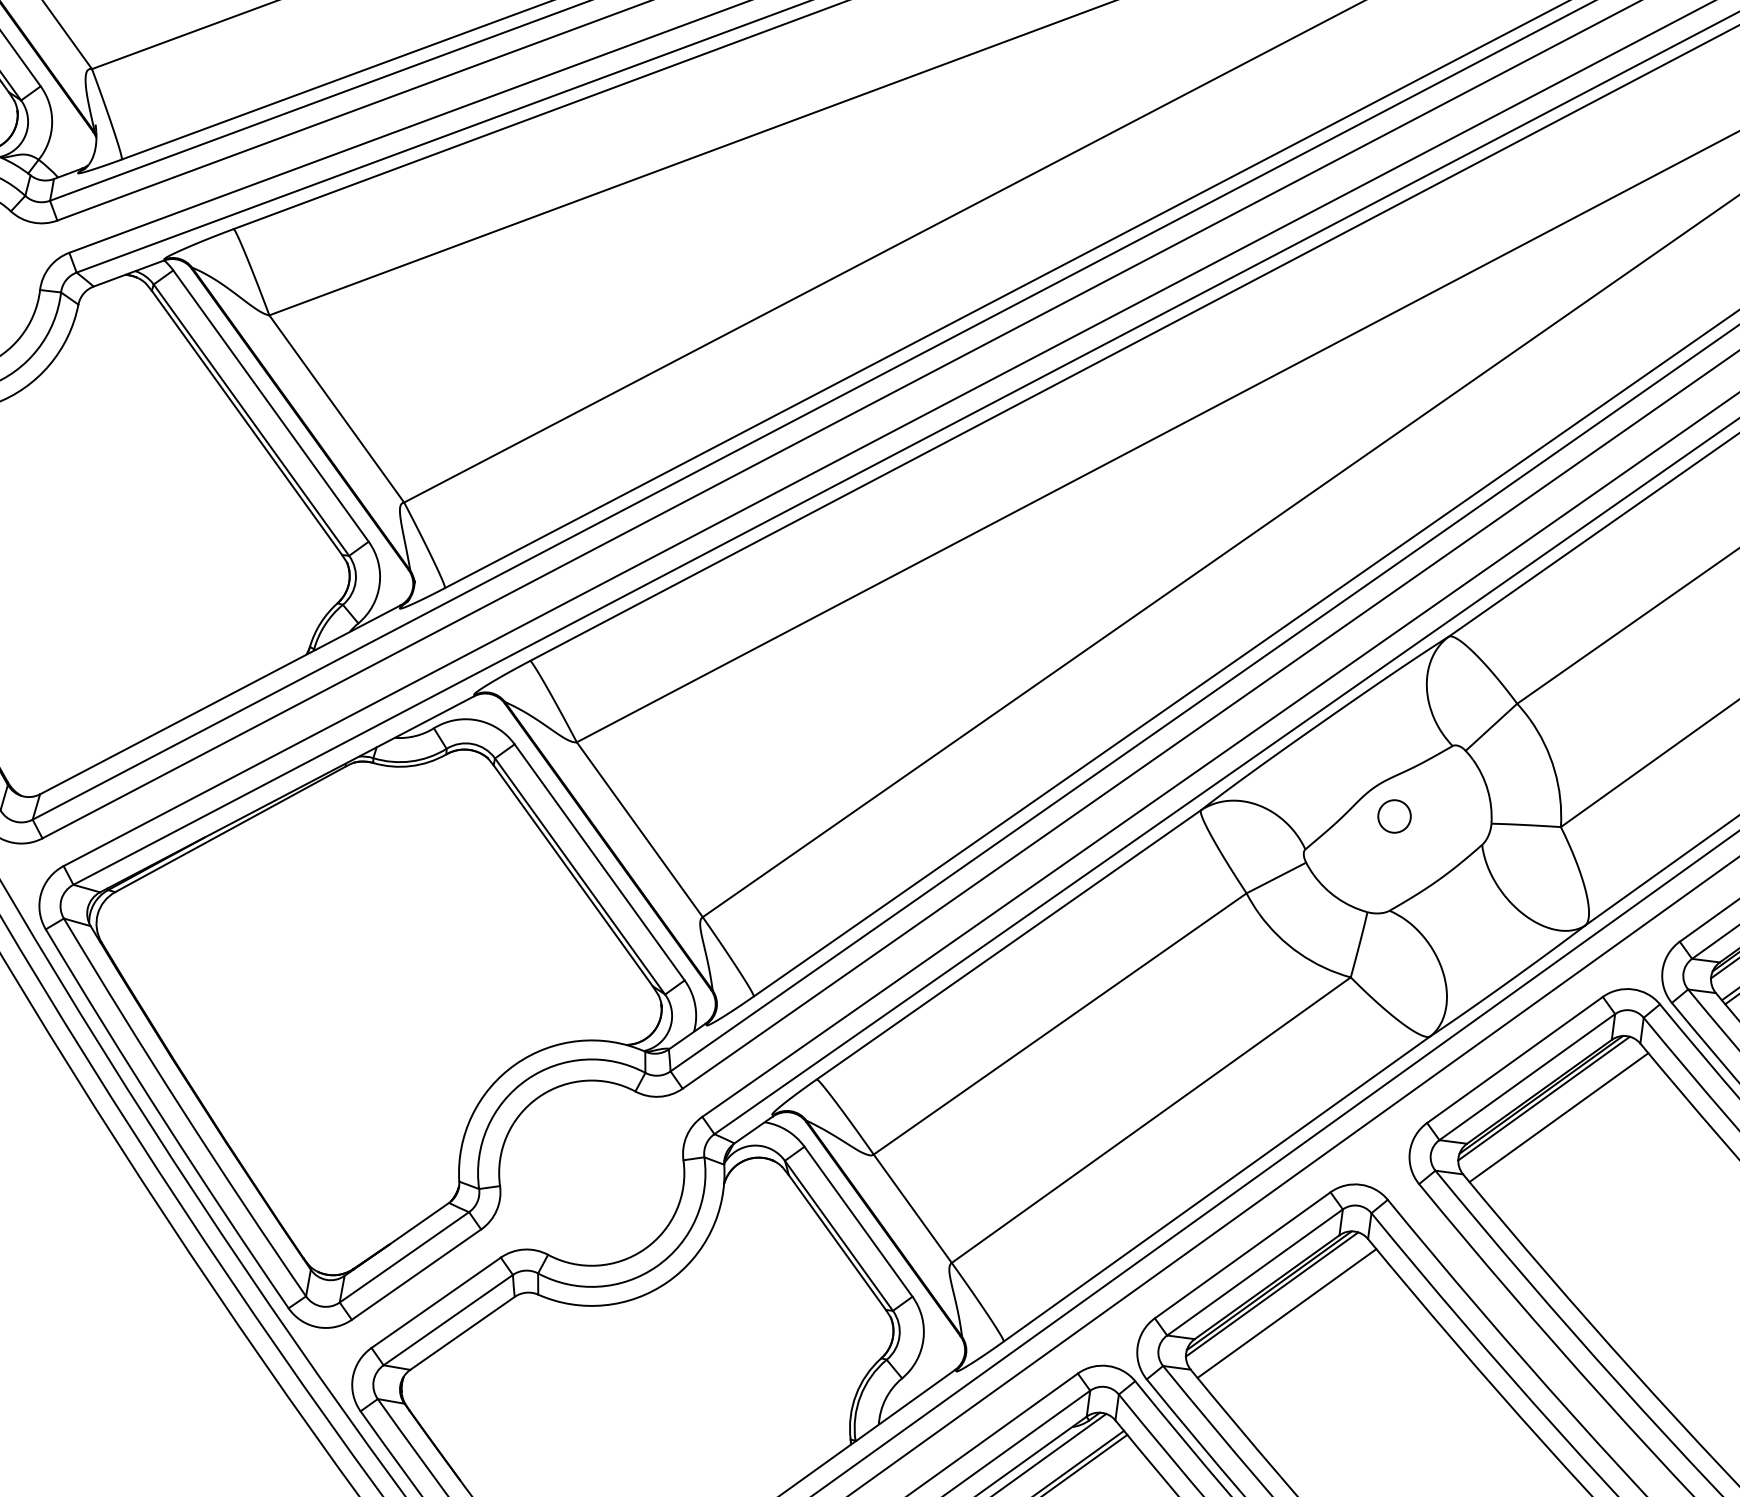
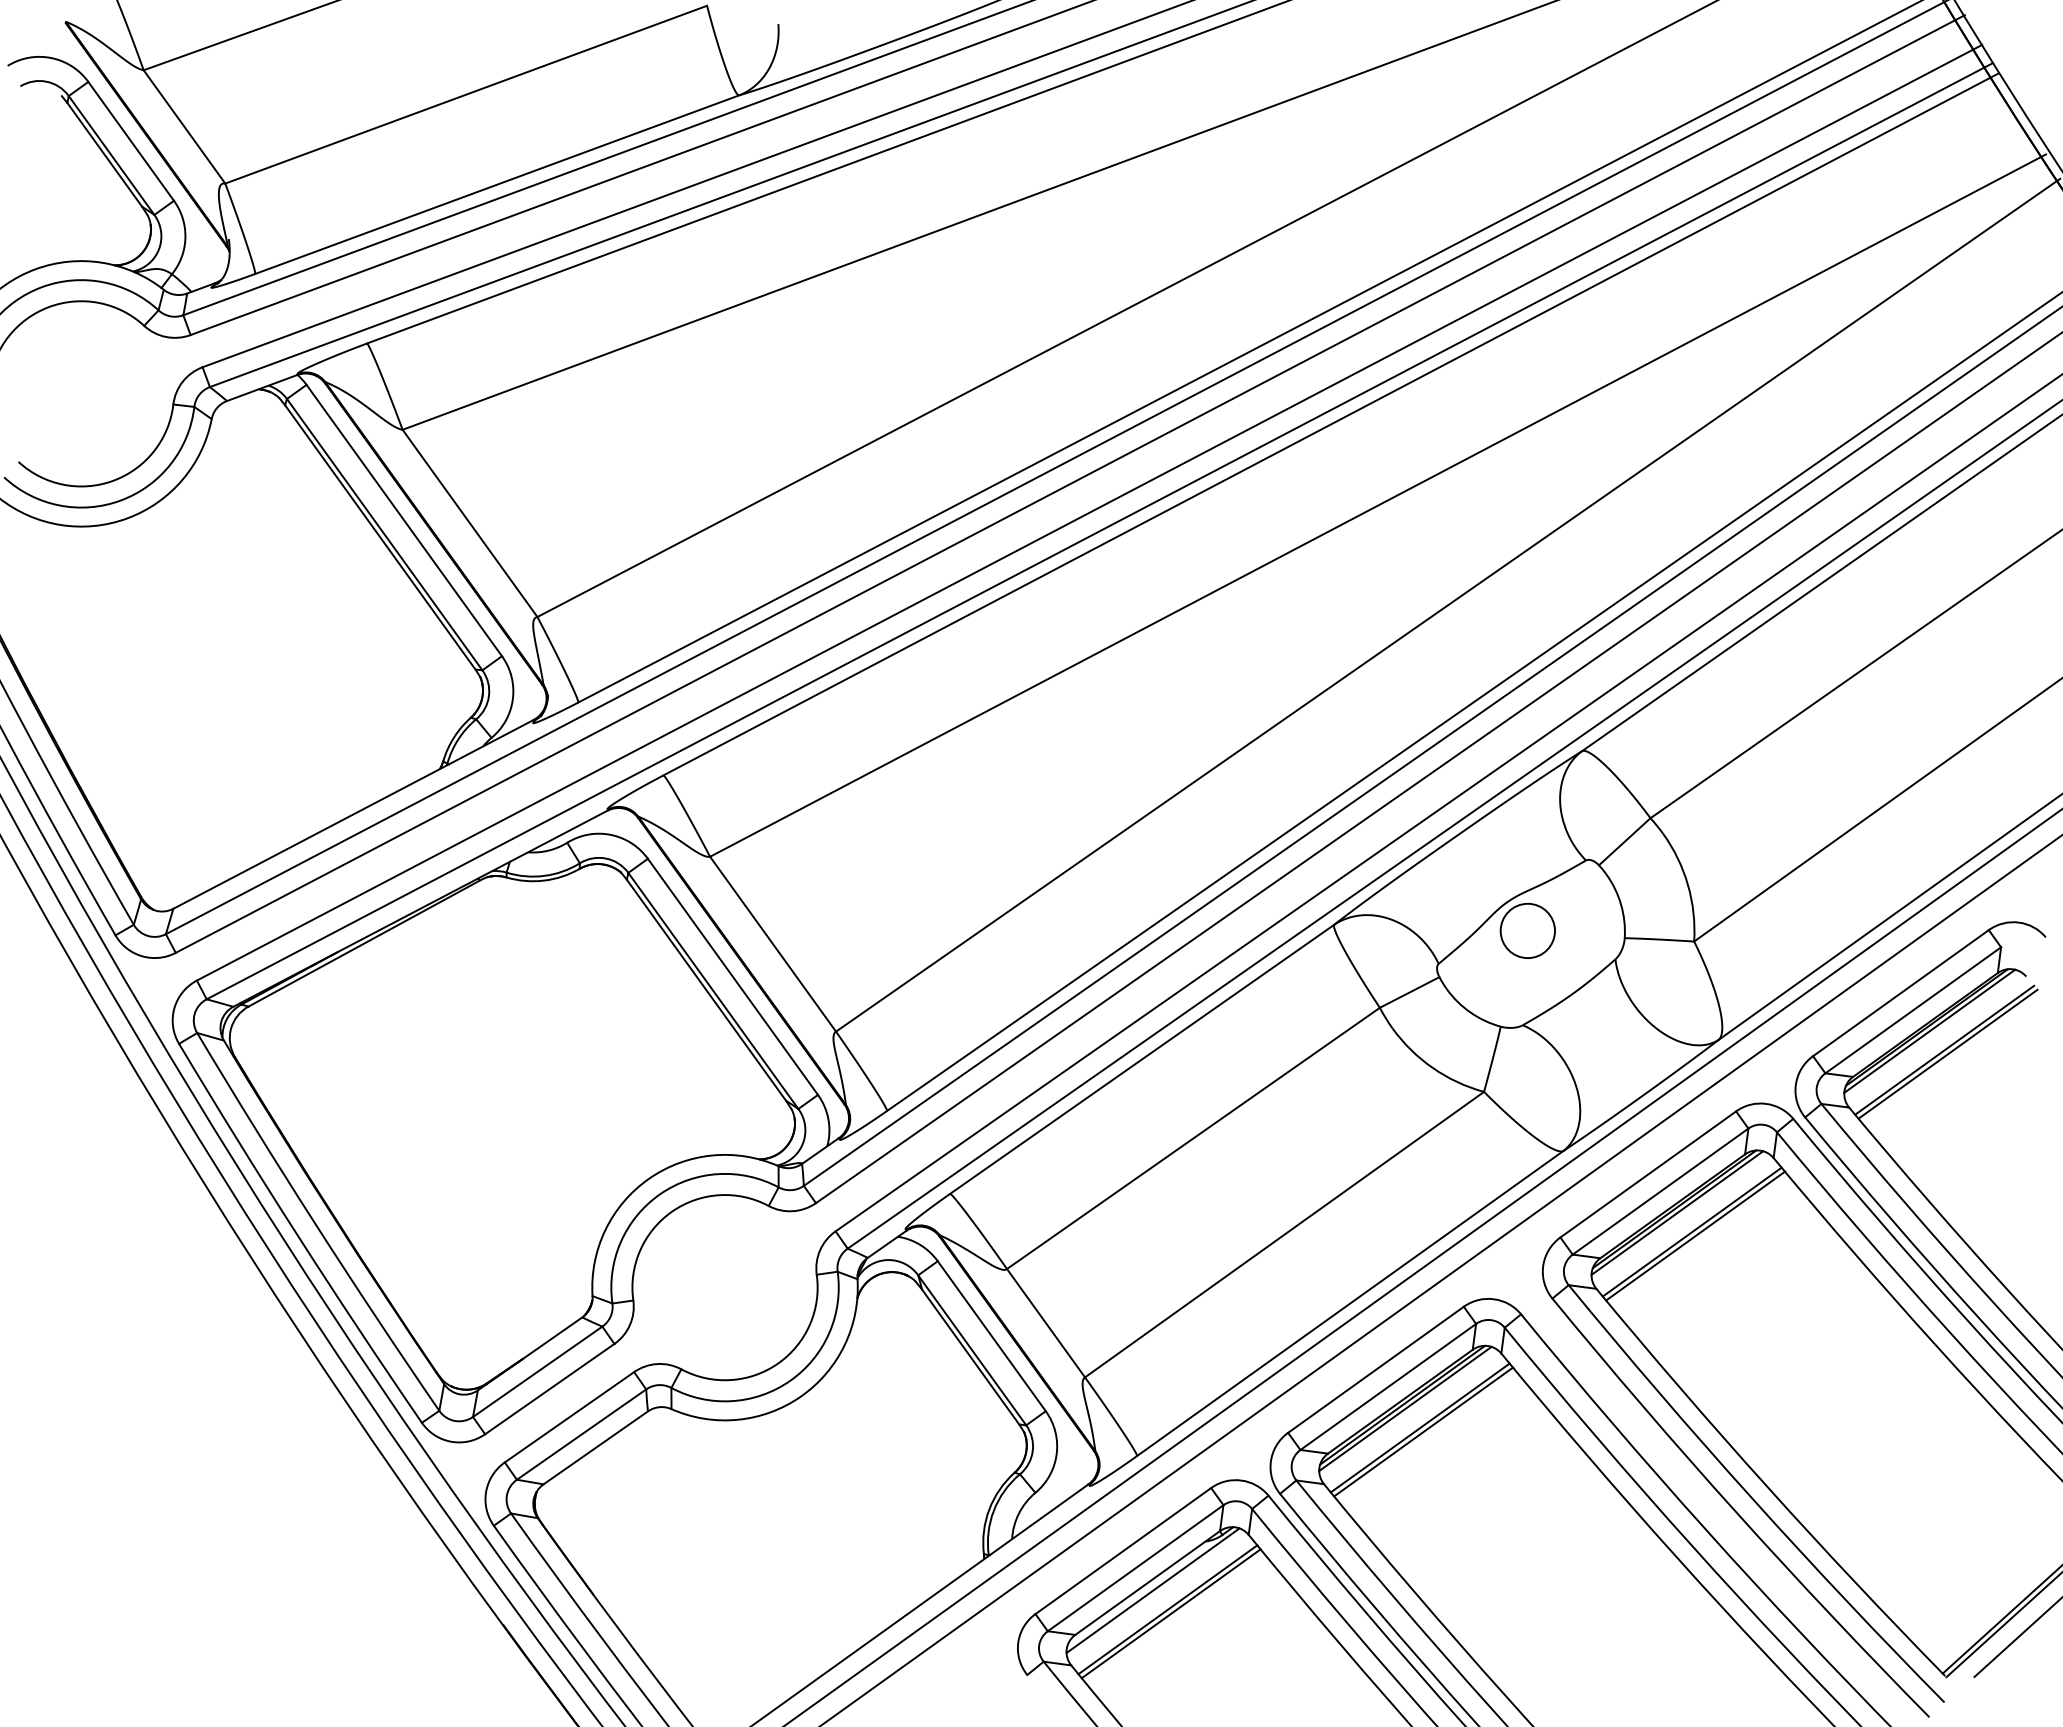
circle: (1394, 816) -> (1527, 930), size x1.67
line: (1562, 1121) -> (1695, 1235), added
line: (1290, 1317) -> (1423, 1431), added

